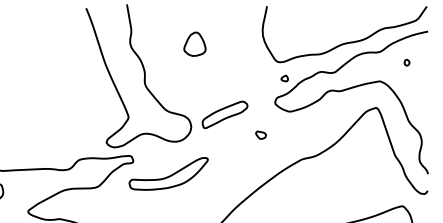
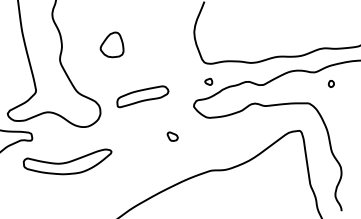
part: (194, 43) -> (112, 43), moved
part: (406, 62) -> (330, 83), moved
part: (224, 114) -> (142, 96), moved

